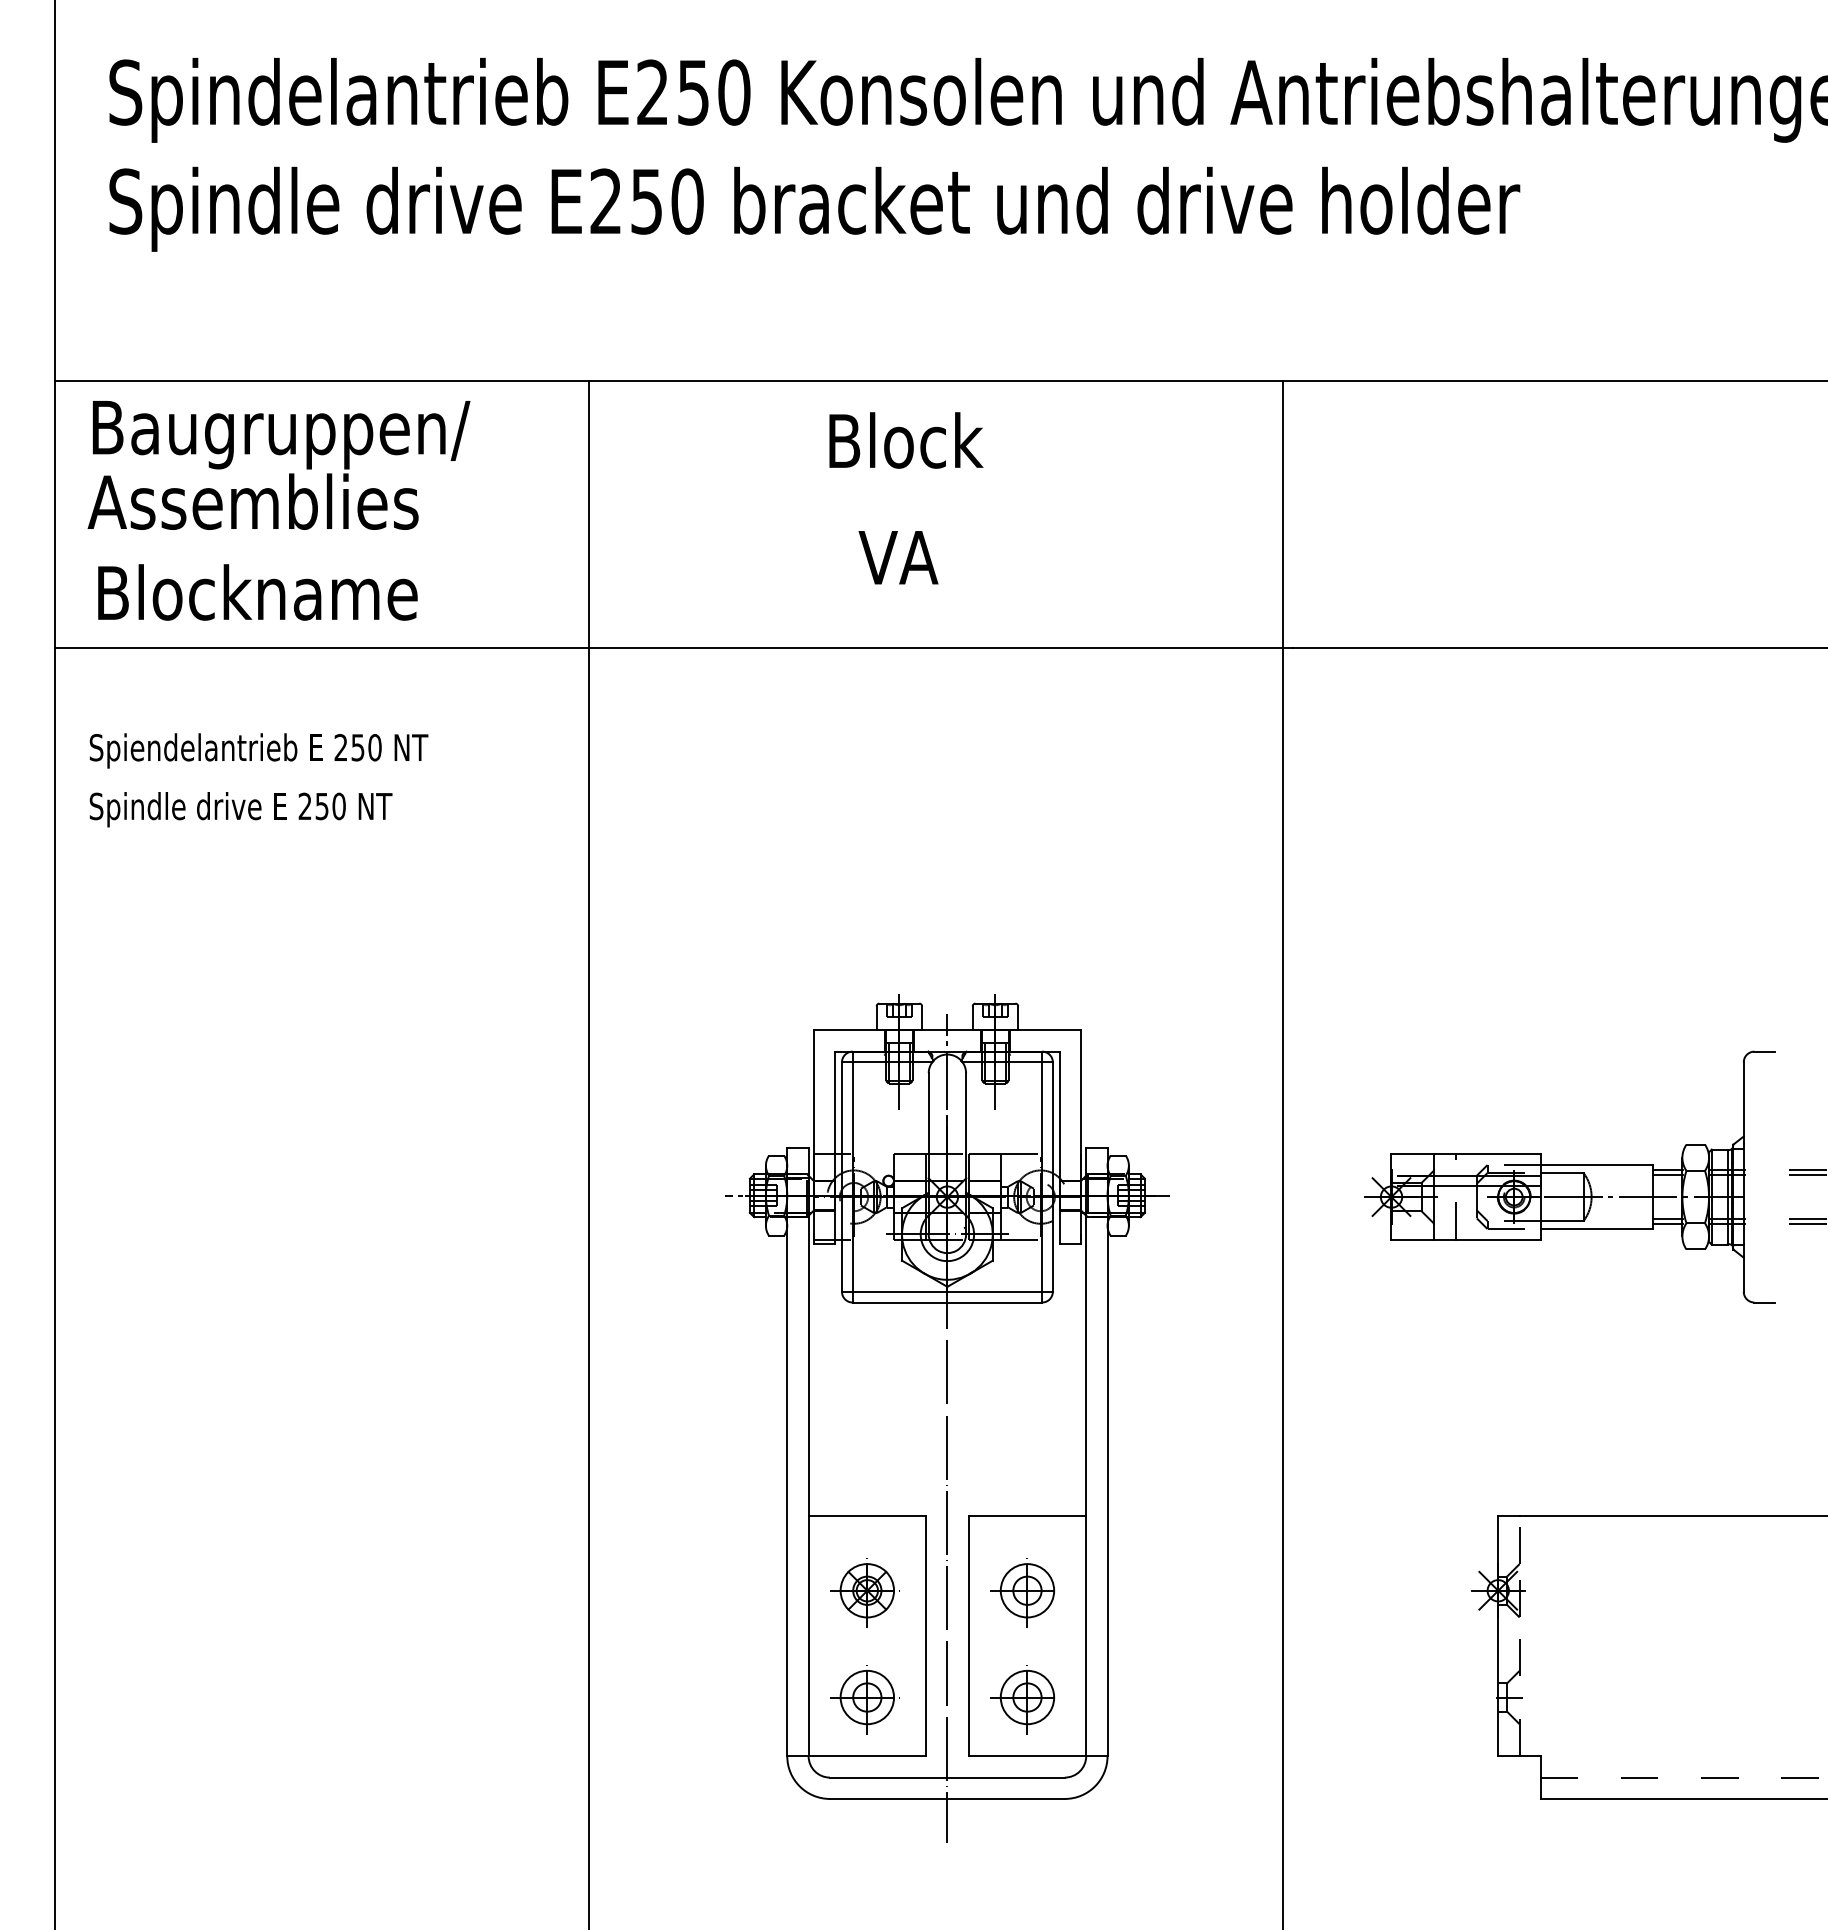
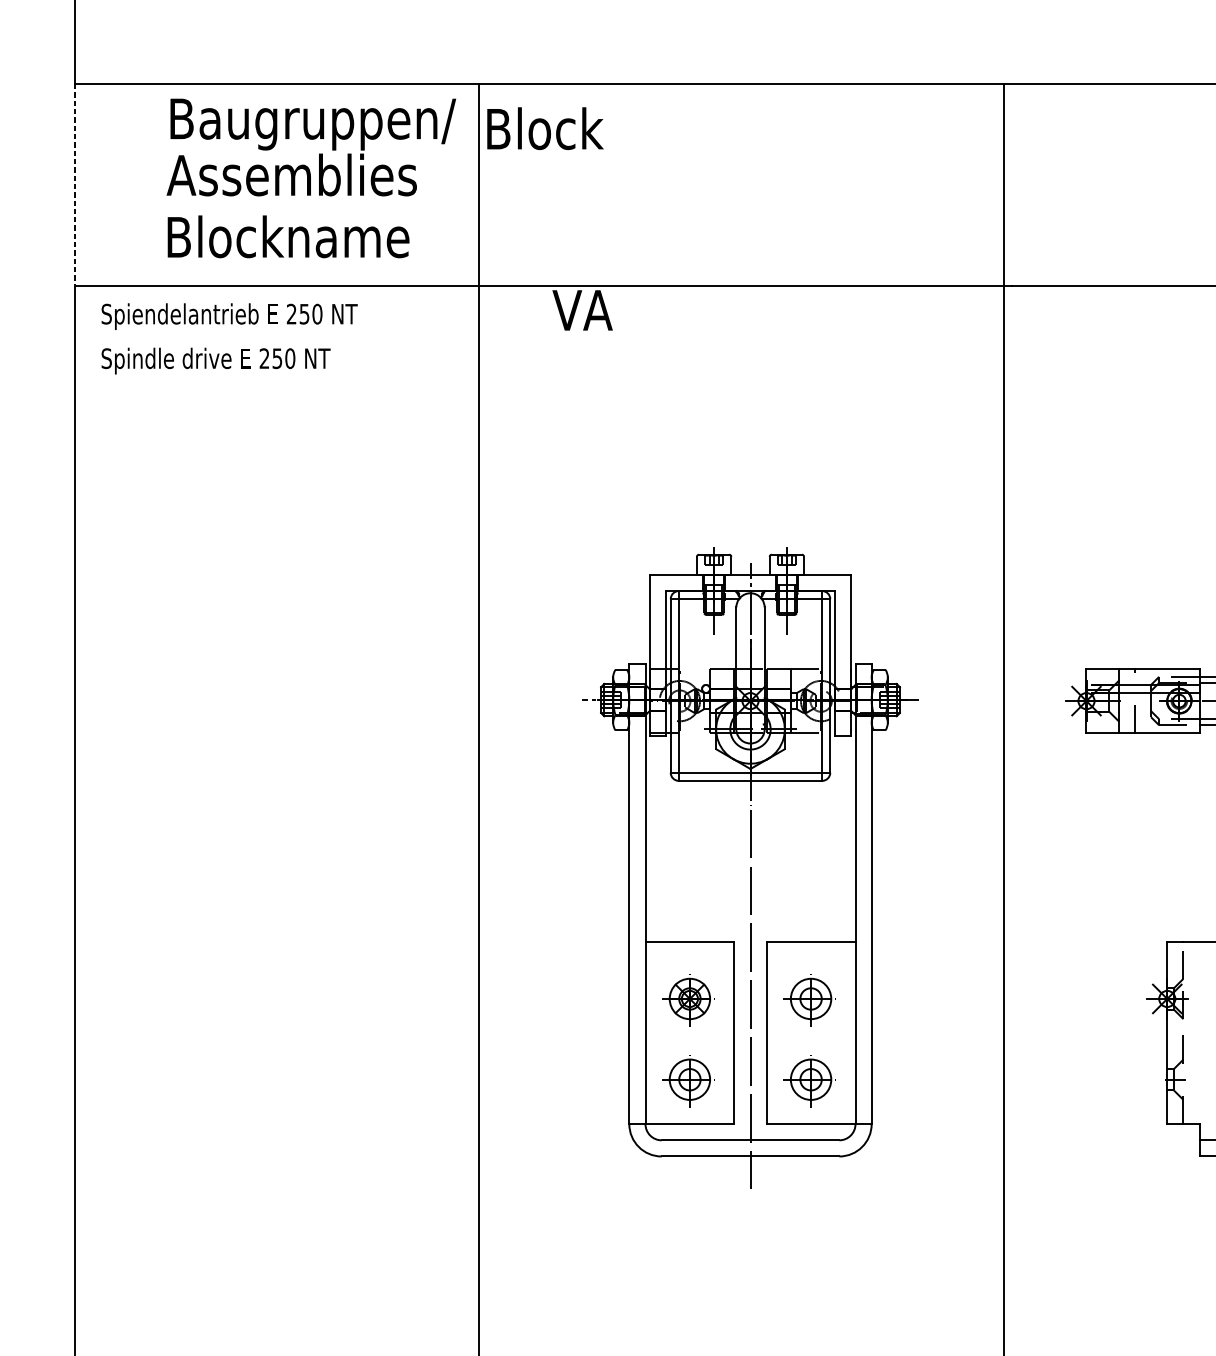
text: (906, 440) -> (545, 128), moved
text: (278, 465) -> (310, 147), moved
line: (55, 515) -> (75, 185), solid -> dashed
text: (898, 557) -> (582, 310), moved
text: (257, 592) -> (288, 236), moved
text: (258, 780) -> (229, 339), moved

